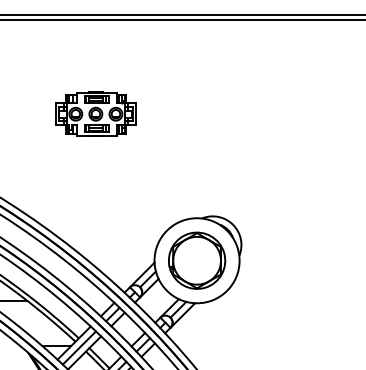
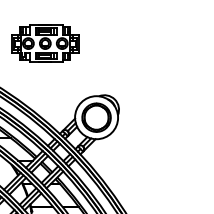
part: (96, 114) -> (45, 43), size x1.67

